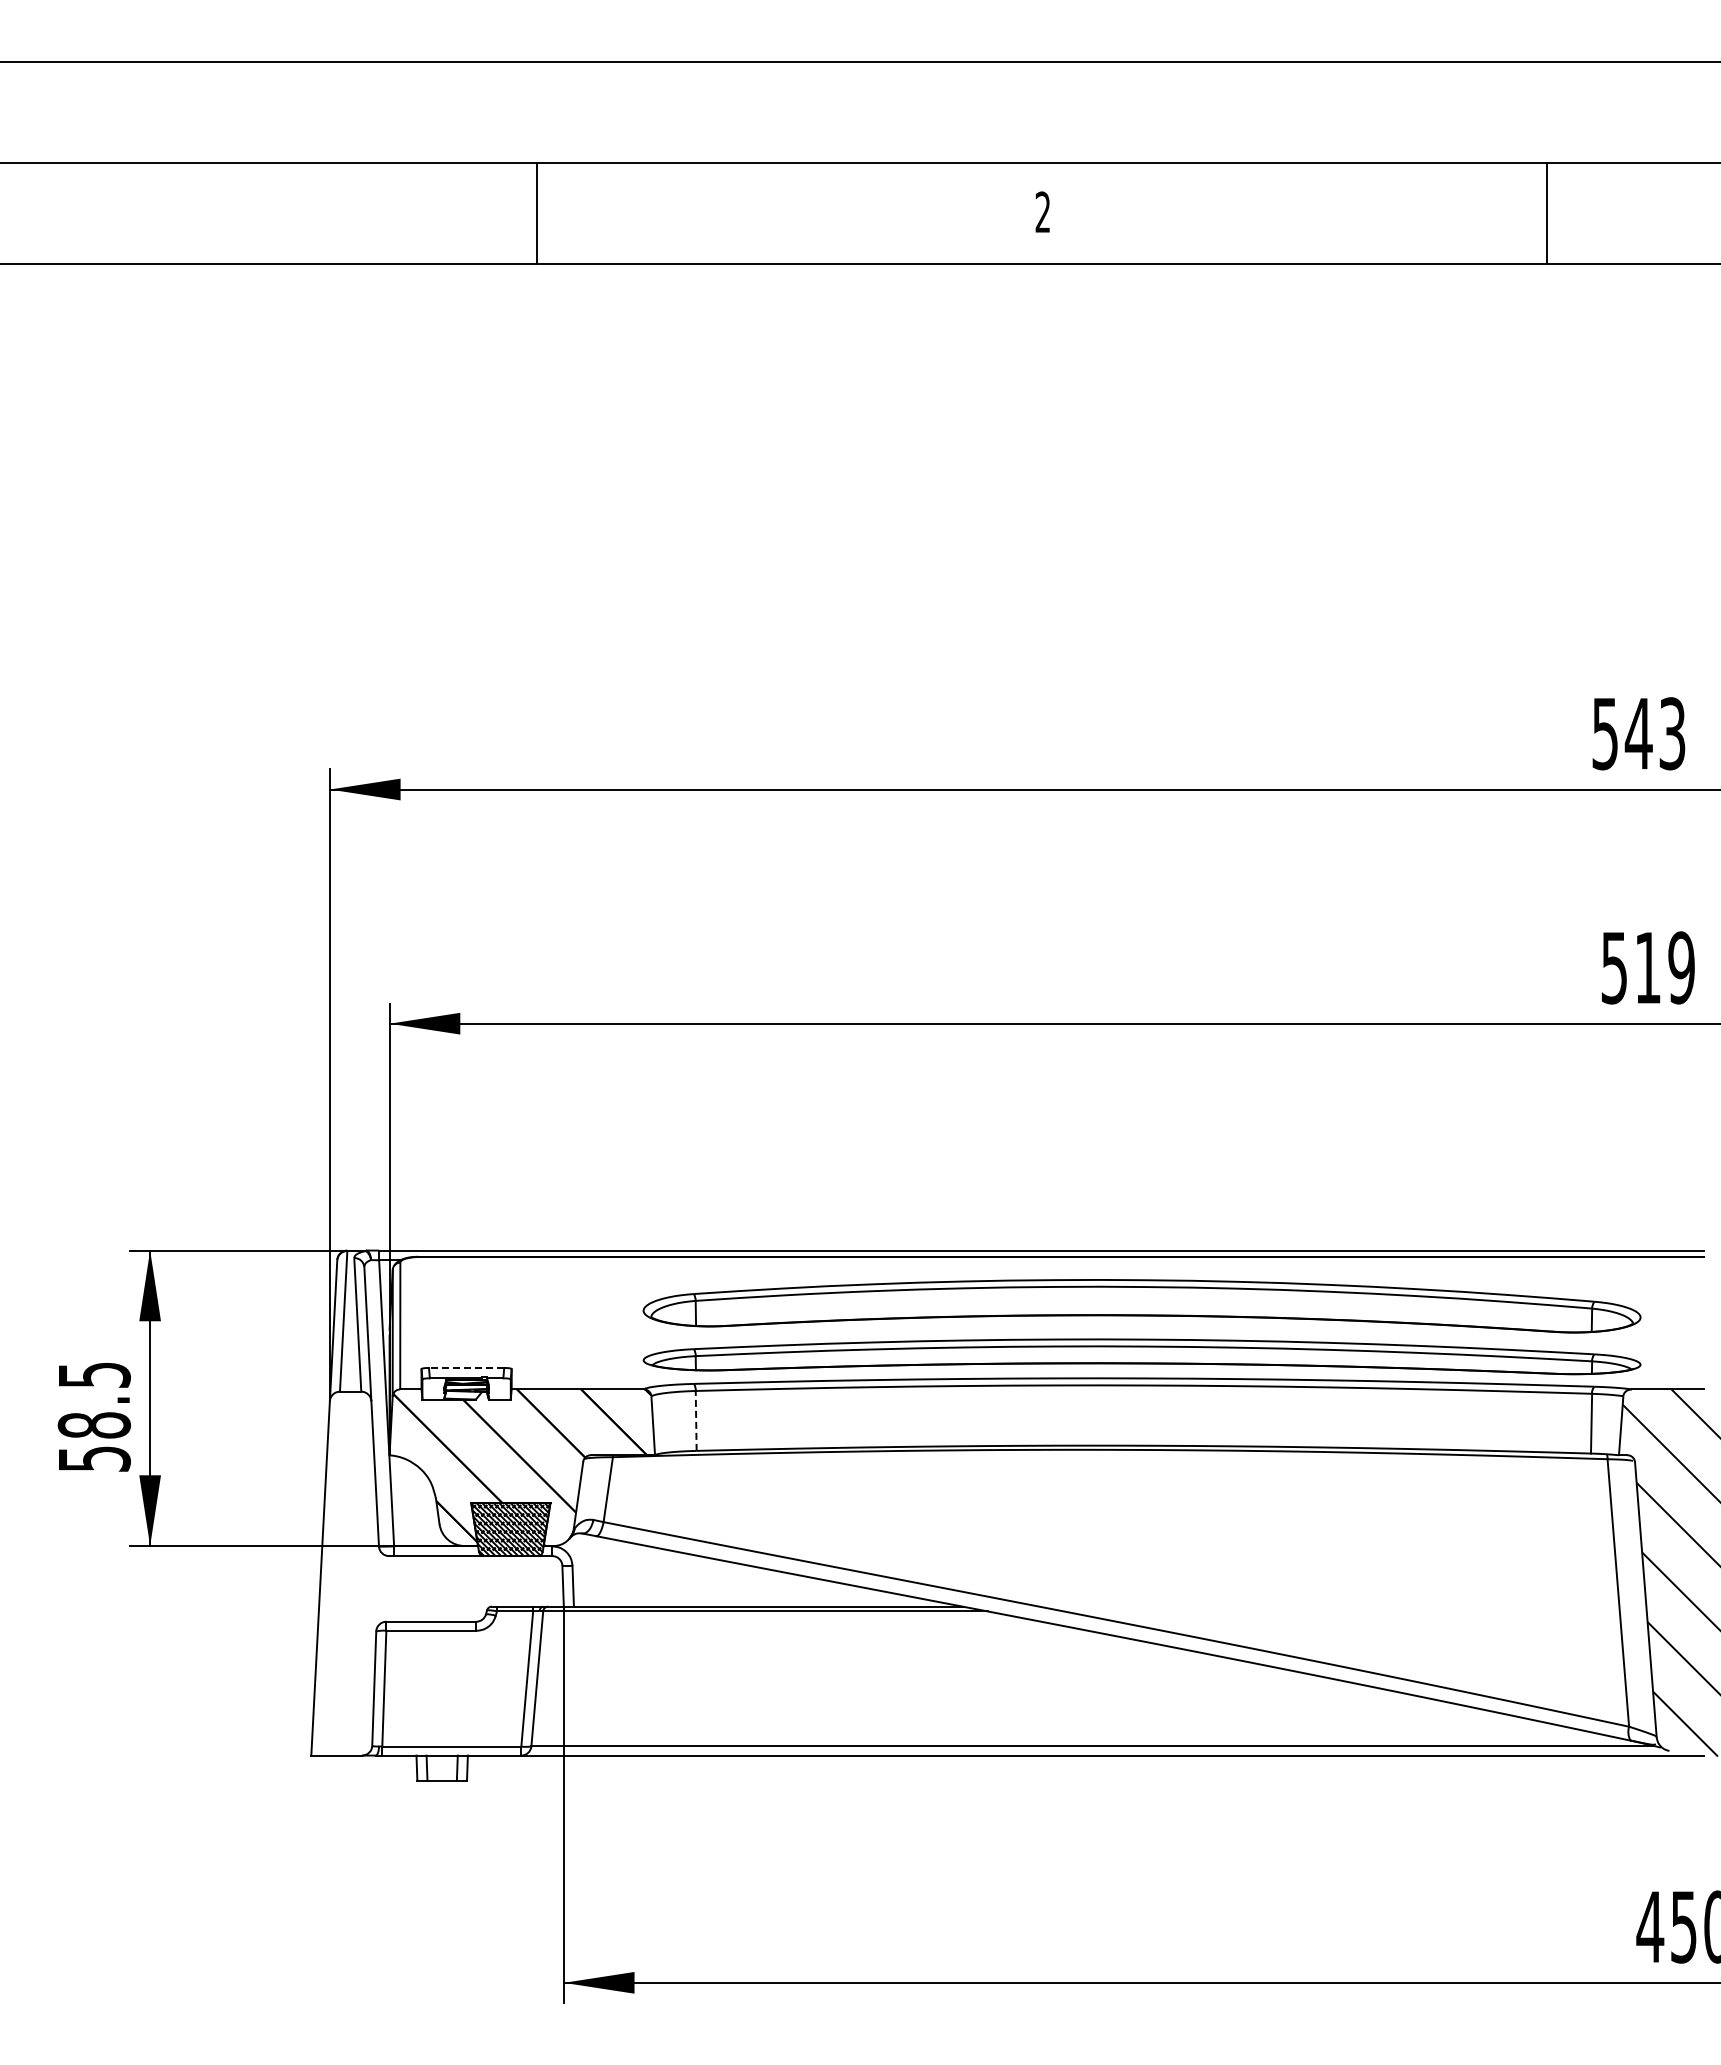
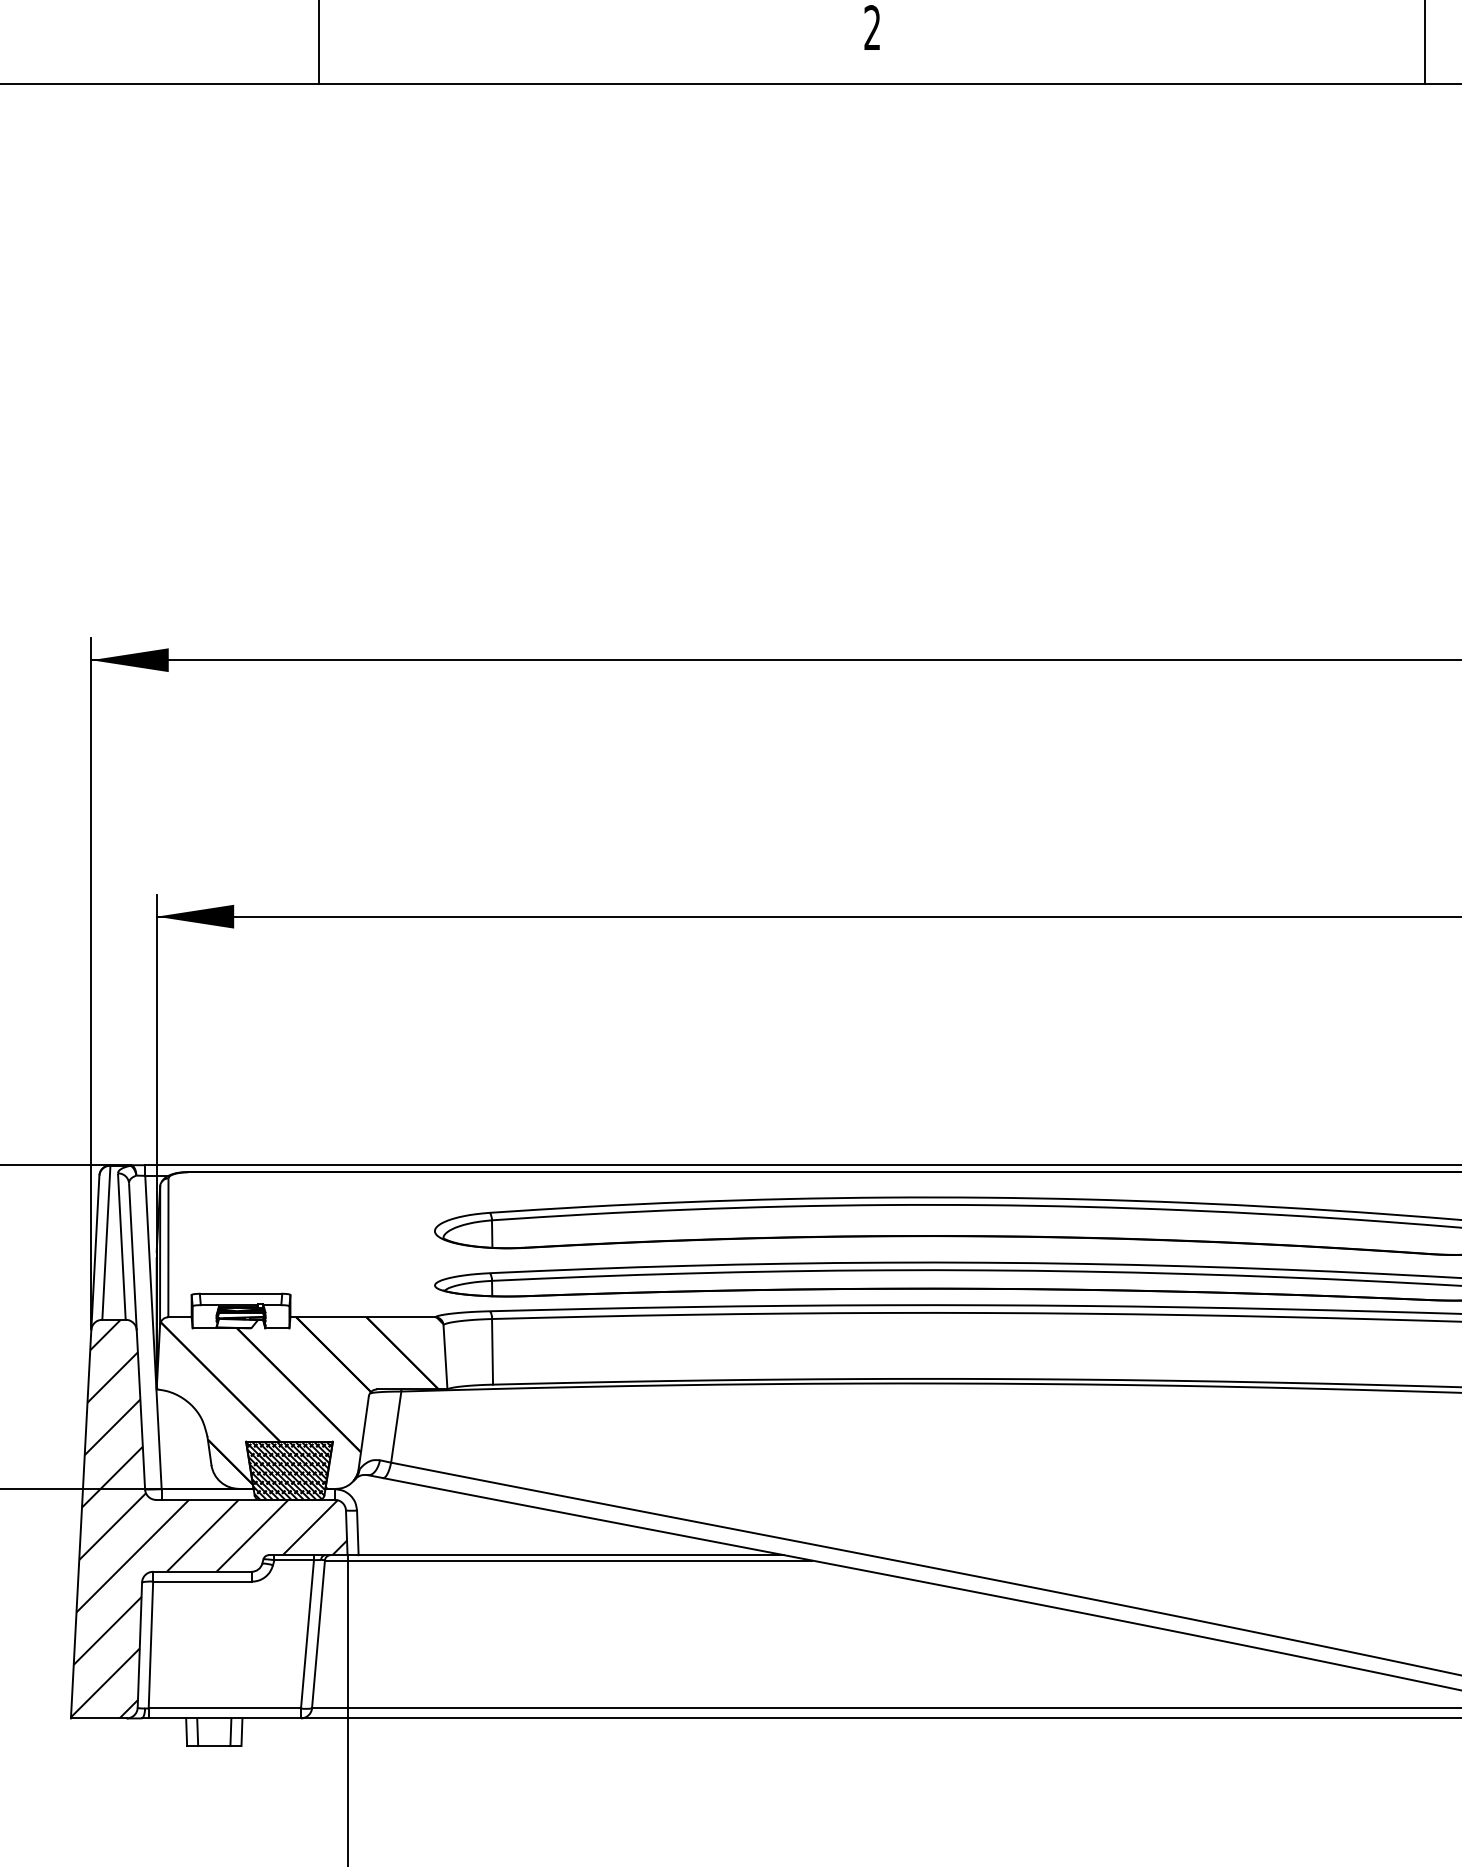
line: (466, 1367) -> (240, 1293), dashed -> solid
line: (696, 1420) -> (492, 1351), dashed -> solid
hatch: (437, 1573) -> (209, 1518), added

